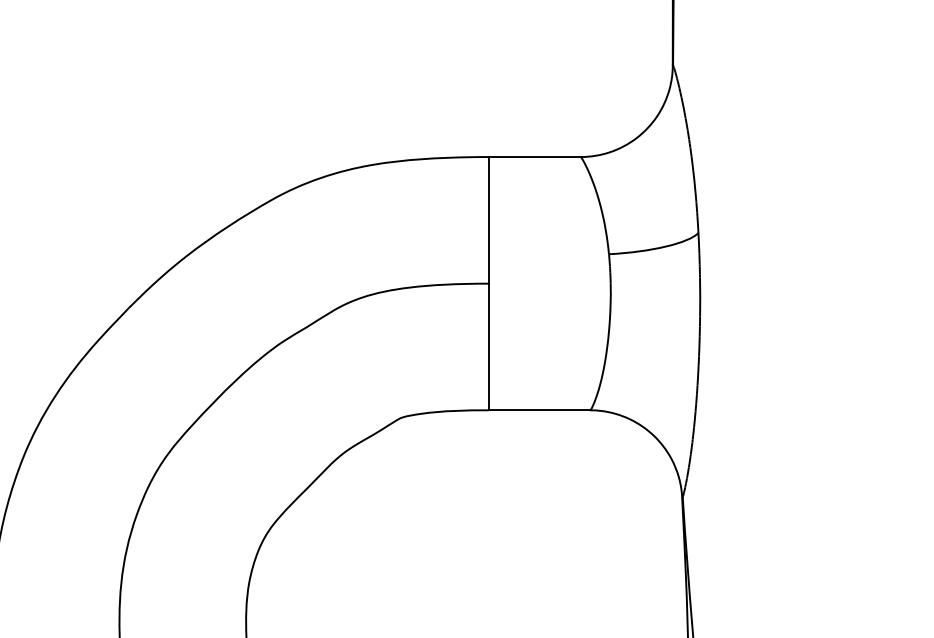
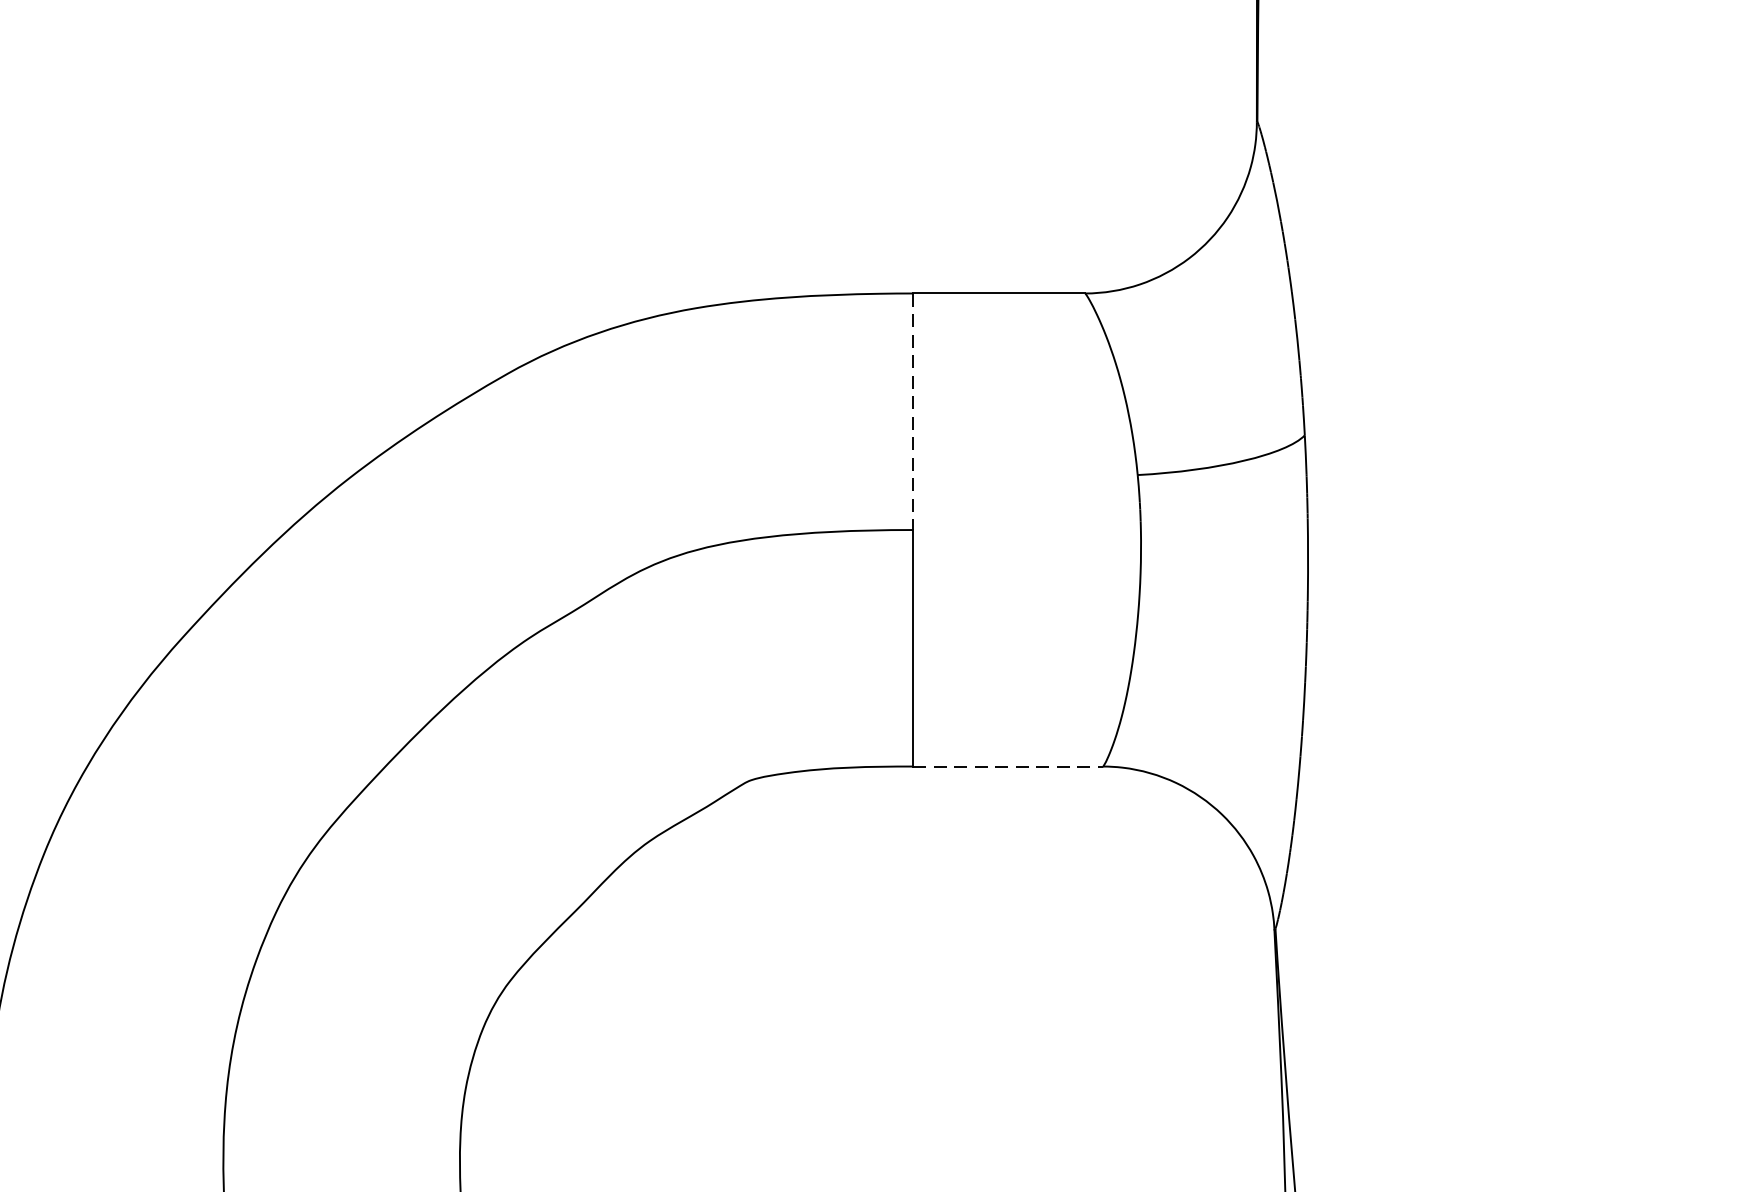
line: (488, 220) -> (912, 412), solid -> dashed
line: (539, 410) -> (1007, 766), solid -> dashed

